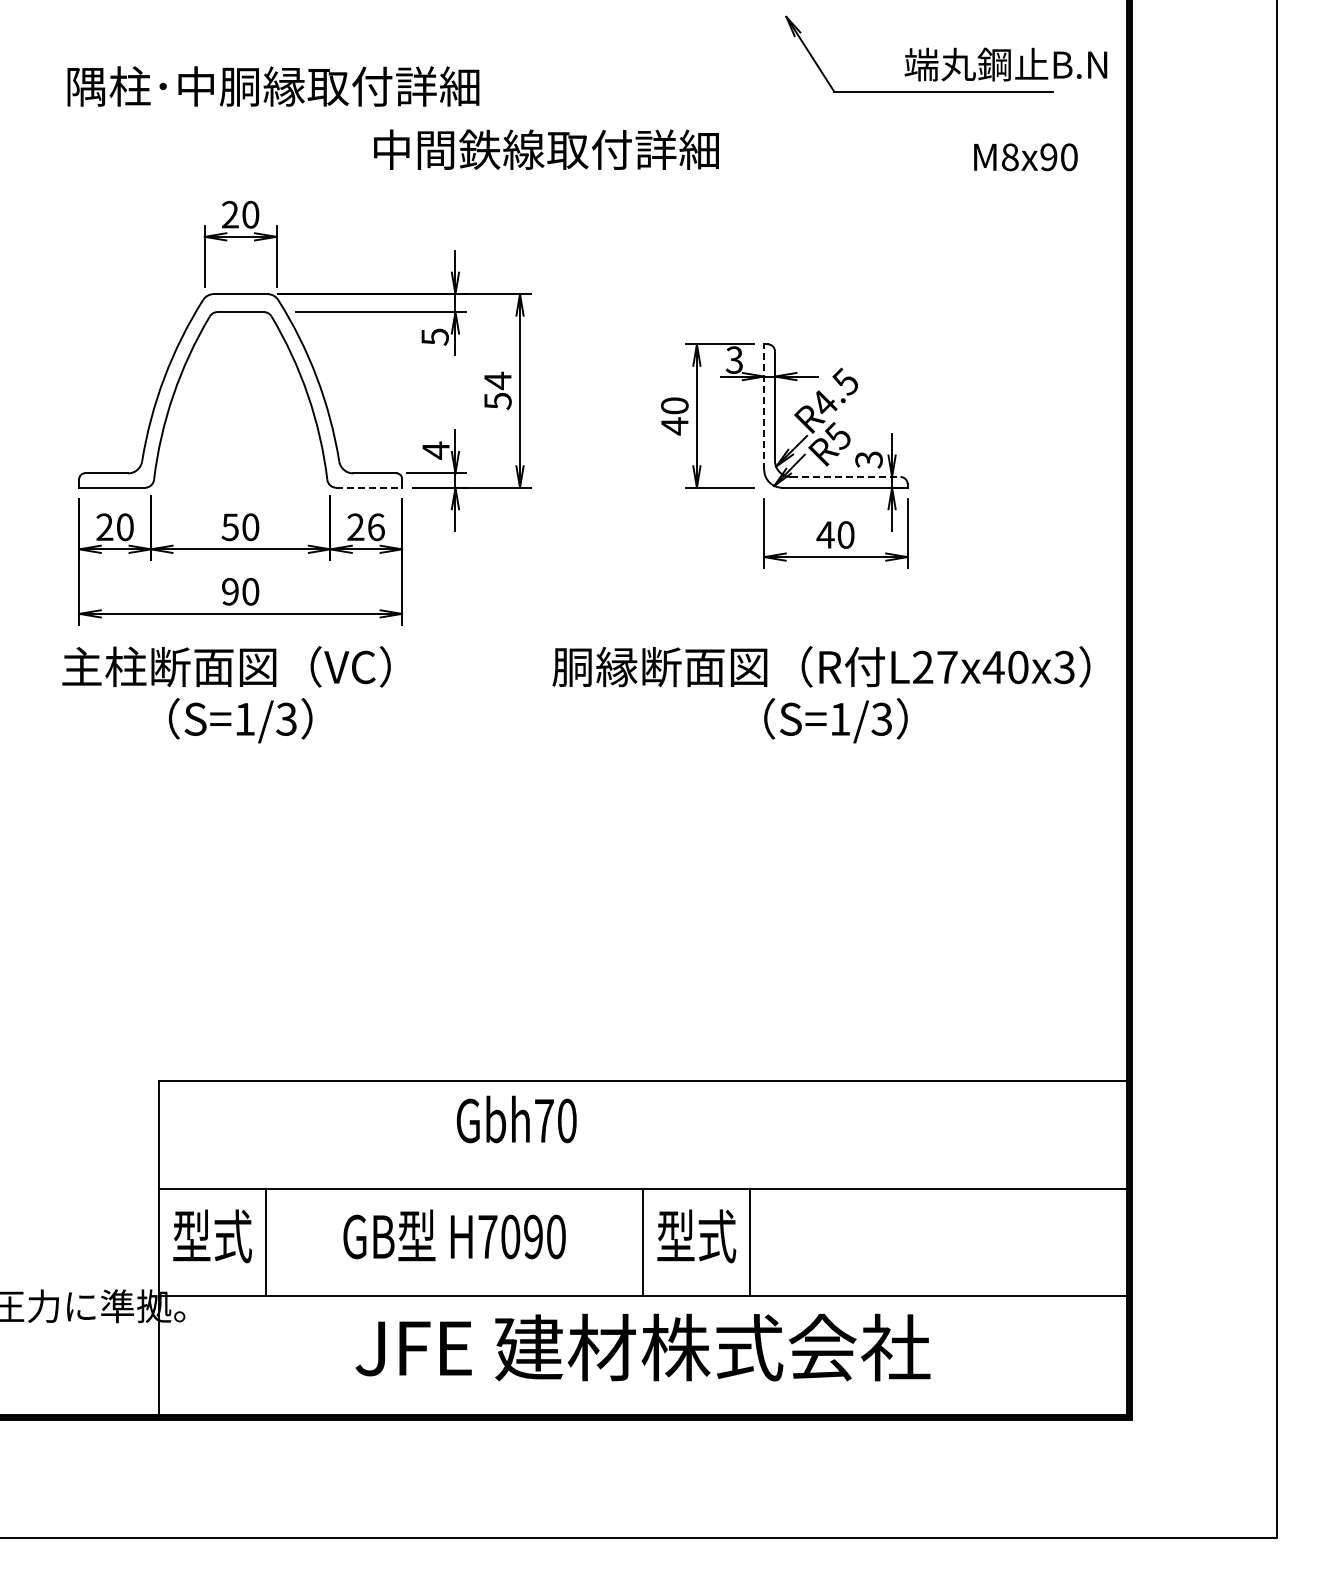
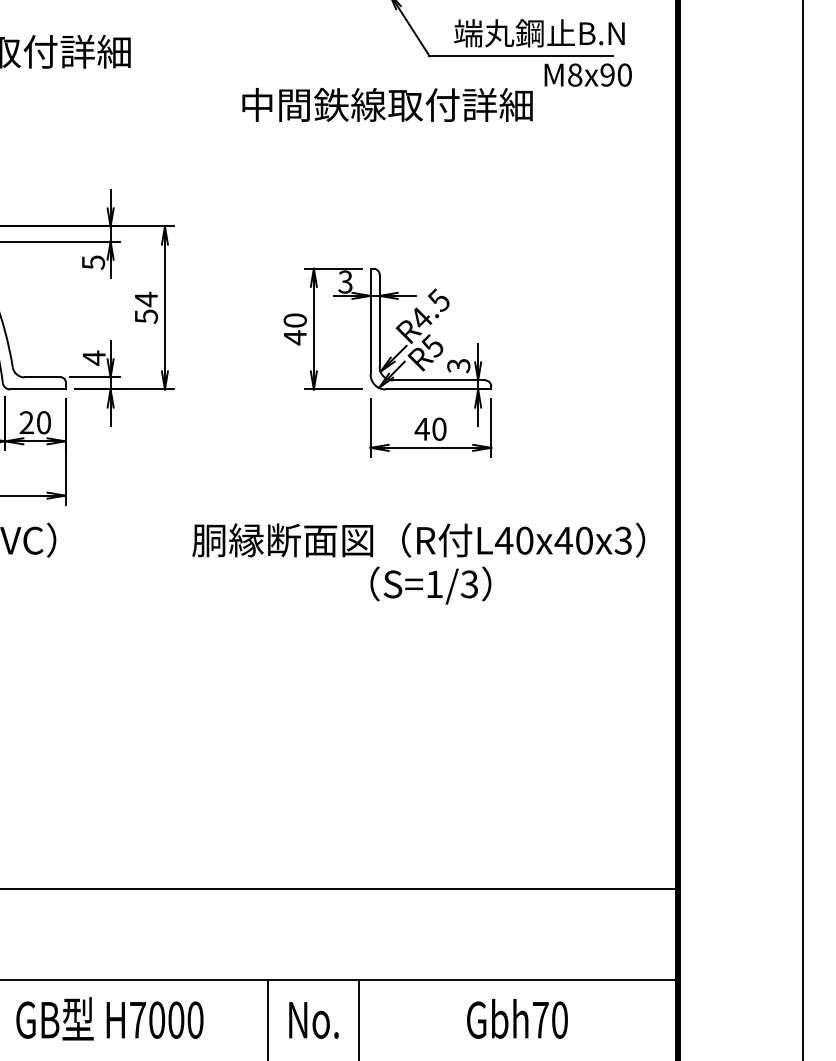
text: (1005, 64) -> (539, 33), moved
text: (546, 149) -> (387, 104), moved
text: (1025, 157) -> (587, 75), moved
line: (764, 407) -> (370, 321), dashed -> solid
line: (845, 477) -> (438, 380), dashed -> solid
line: (369, 487) -> (38, 389), dashed -> solid
text: (376, 527) -> (44, 422), 26 -> 20
text: (934, 667) -> (513, 540), L27x40x3 -> L40x40x3
text: (516, 1119) -> (517, 1018), moved
text: (533, 1236) -> (176, 1019), H7090 -> H7000
text: (696, 1236) -> (313, 1019), 型式 -> No.

